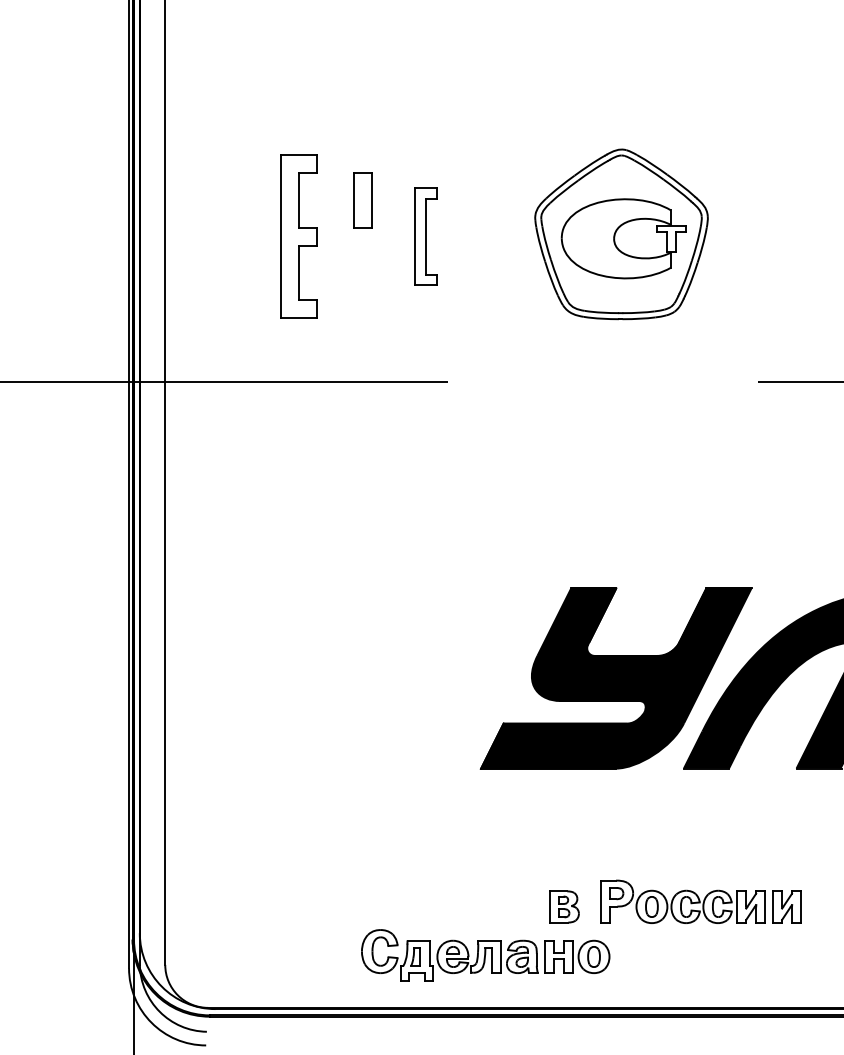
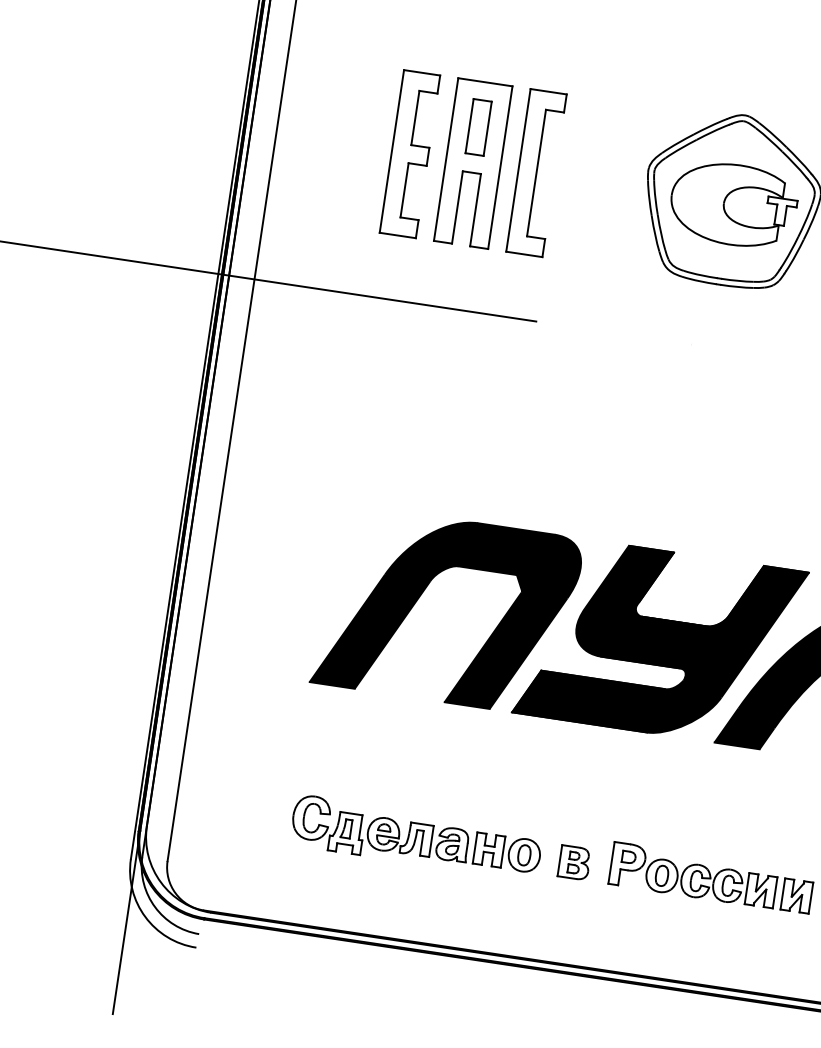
part: (362, 236) -> (473, 163), added
part: (425, 236) -> (536, 172), size x1.67
part: (376, 664) -> (423, 592), added
part: (485, 955) -> (416, 837), moved

